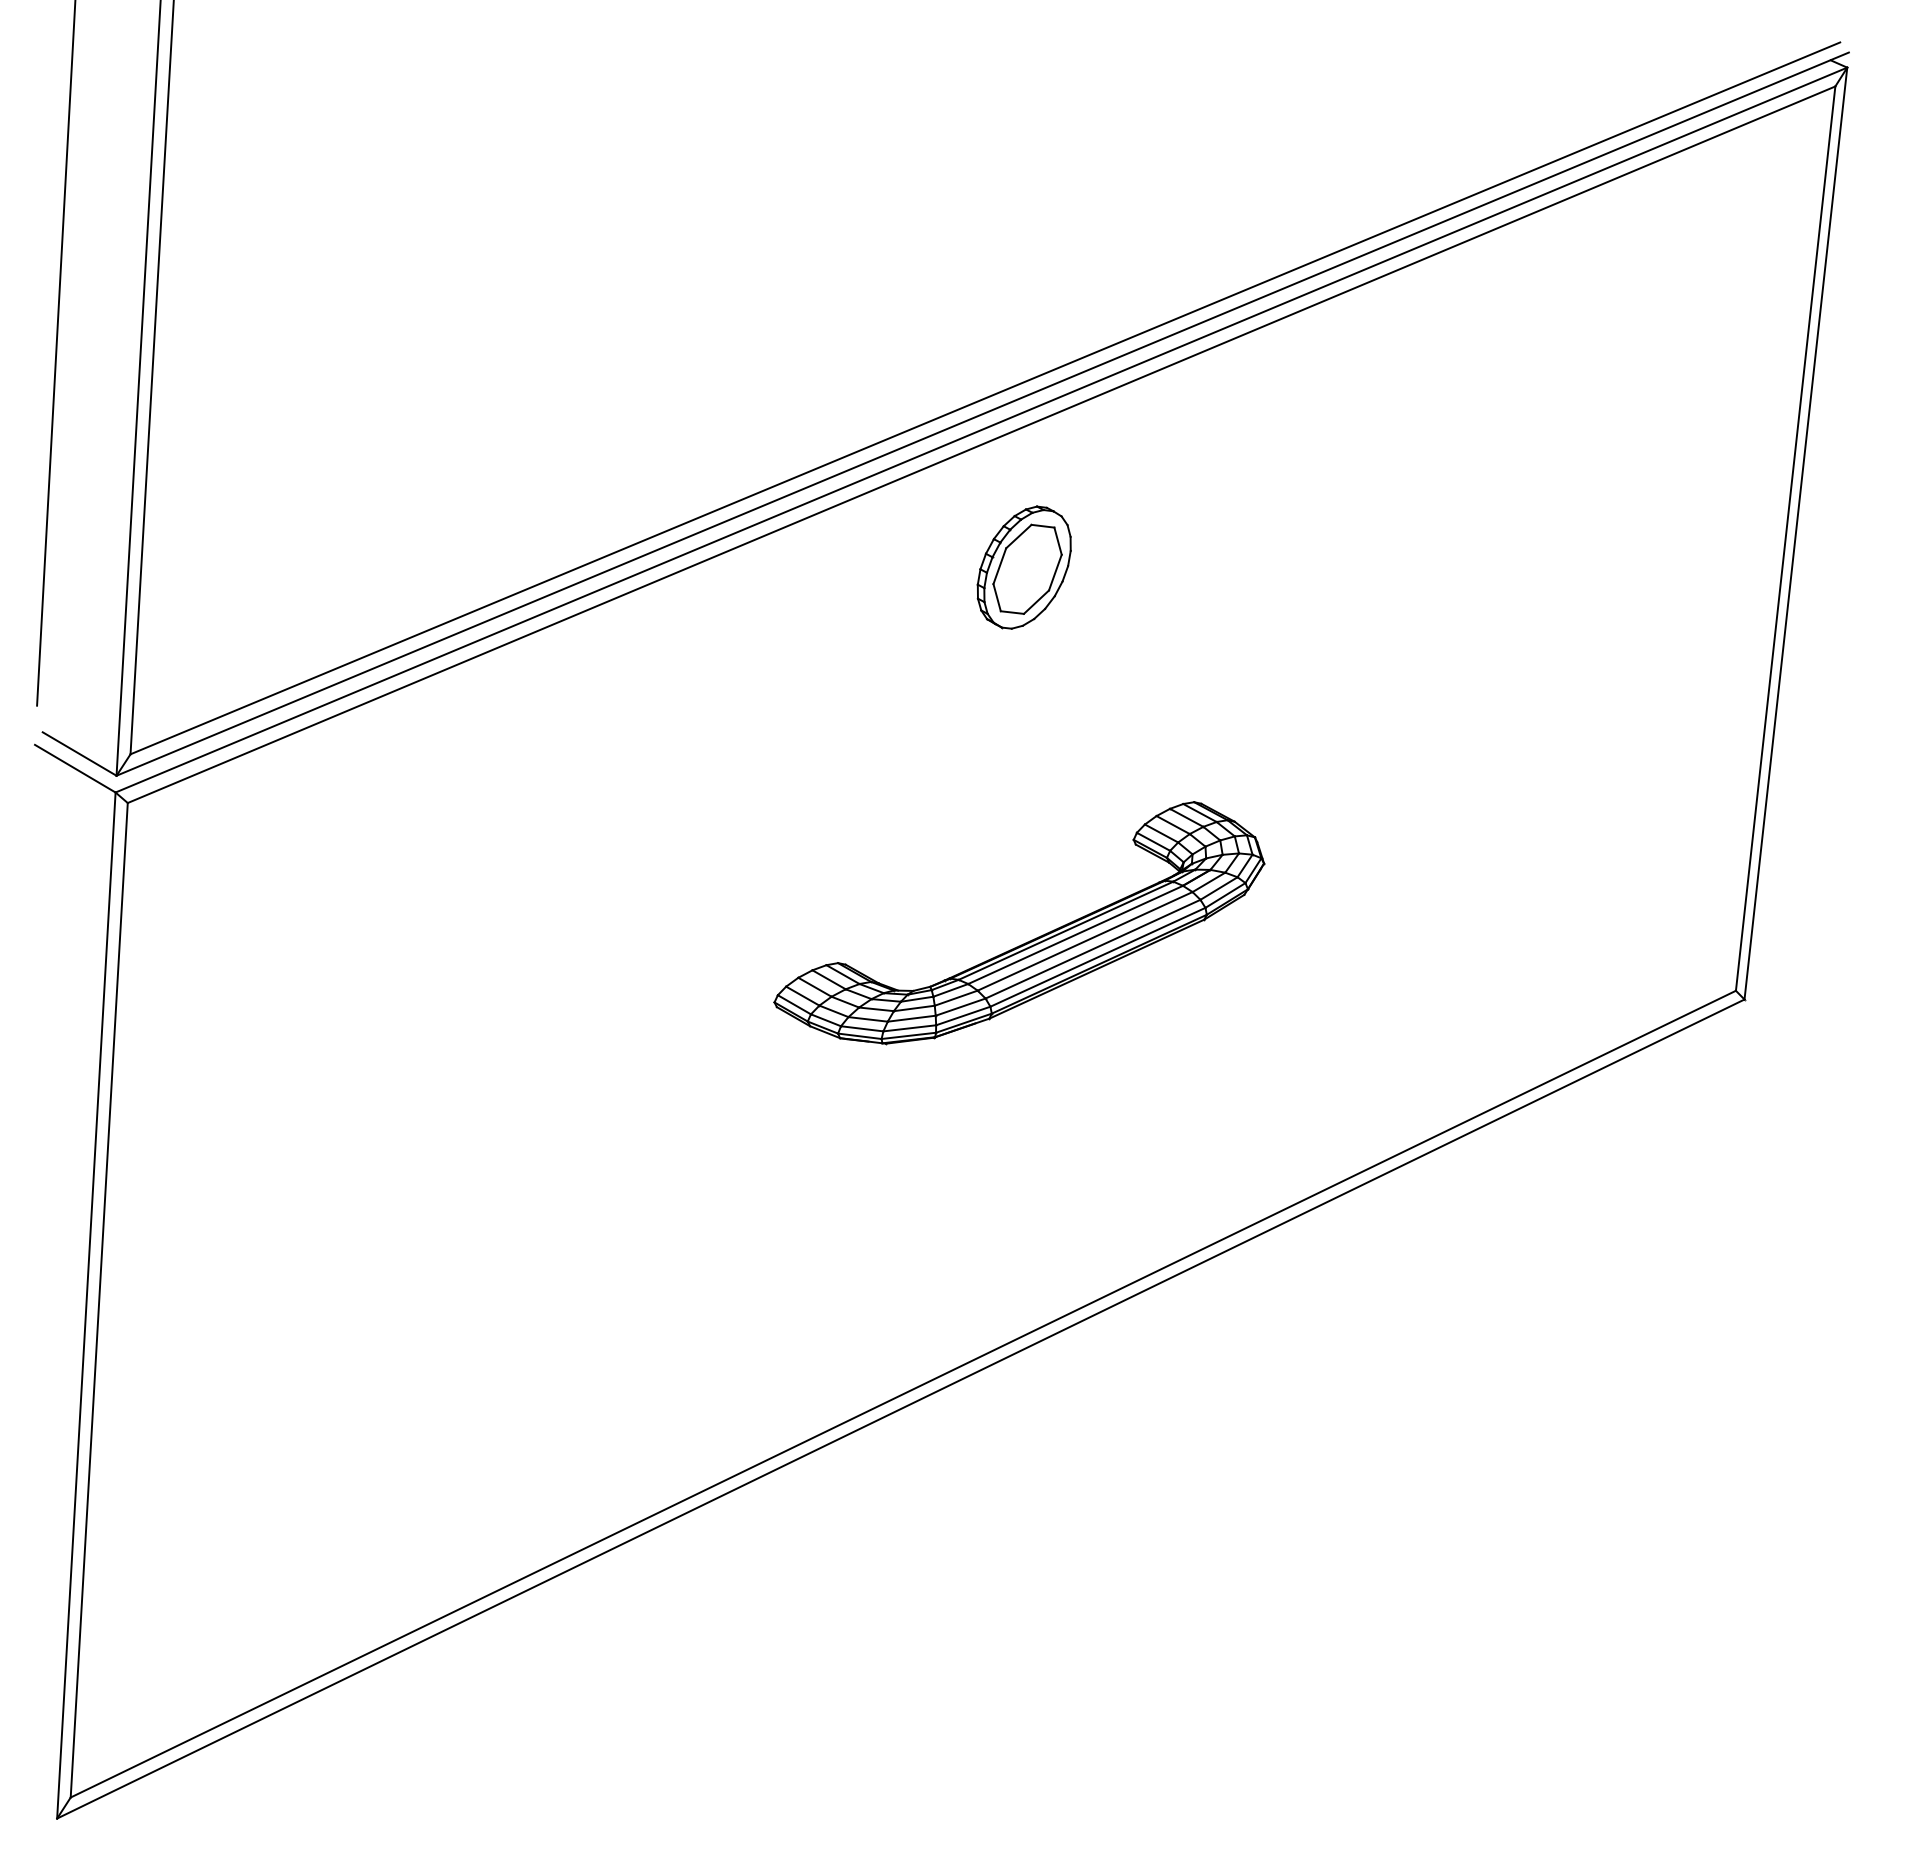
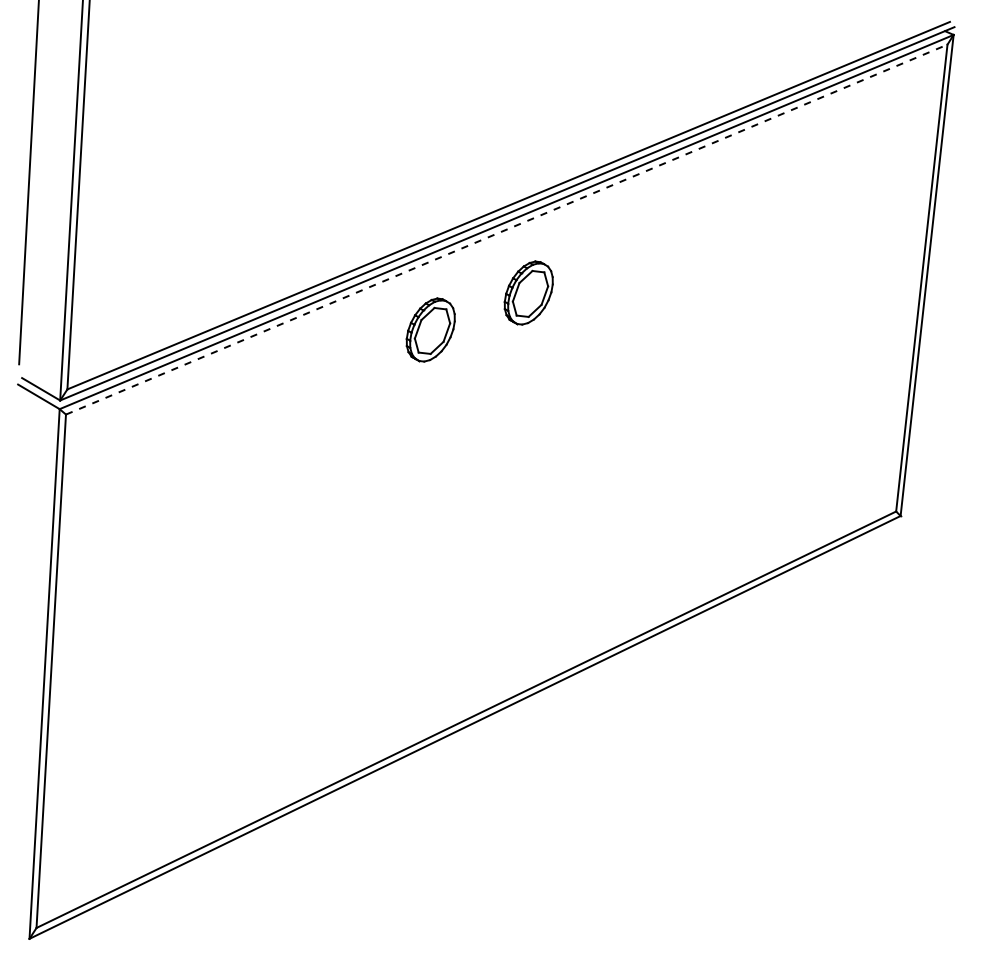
line: (981, 444) -> (506, 229), solid -> dashed
part: (833, 638) -> (430, 329), added
part: (1027, 940) -> (530, 485), removed

